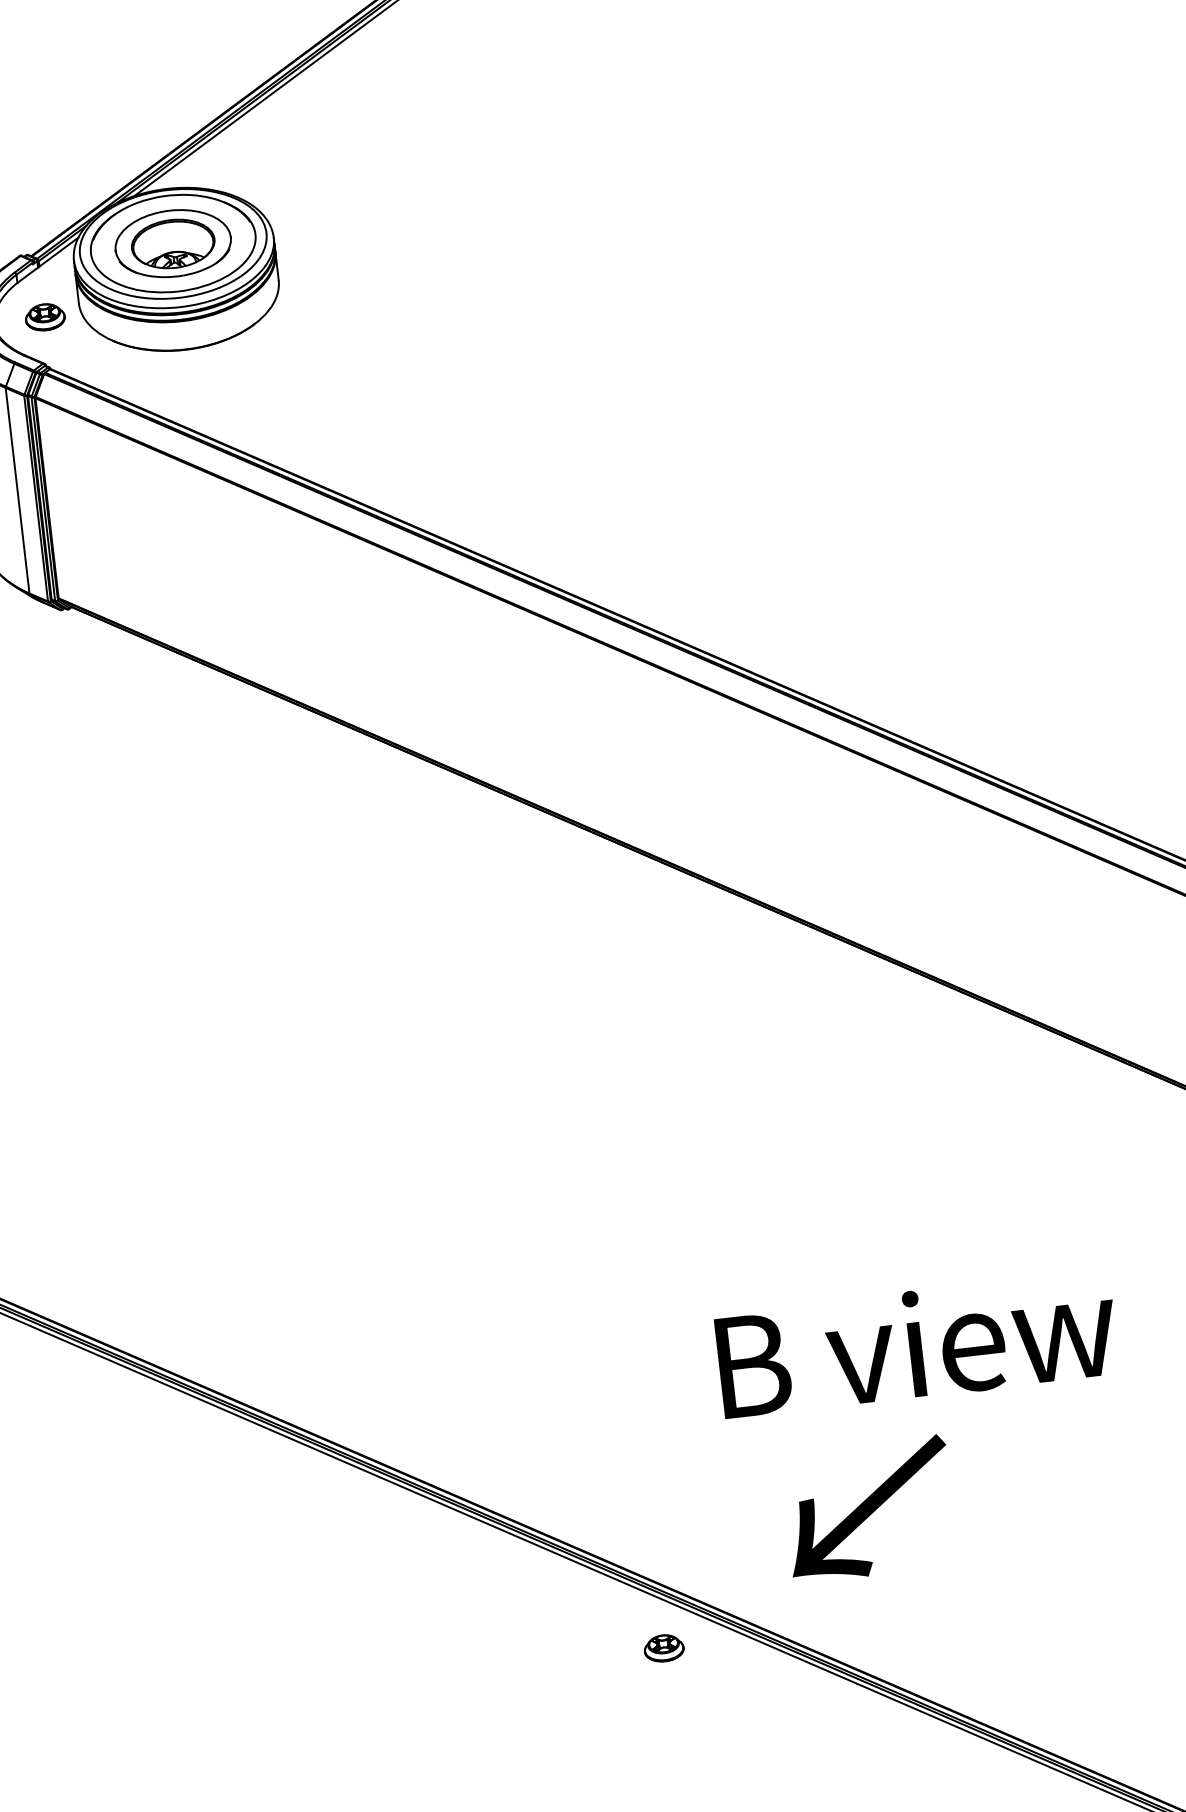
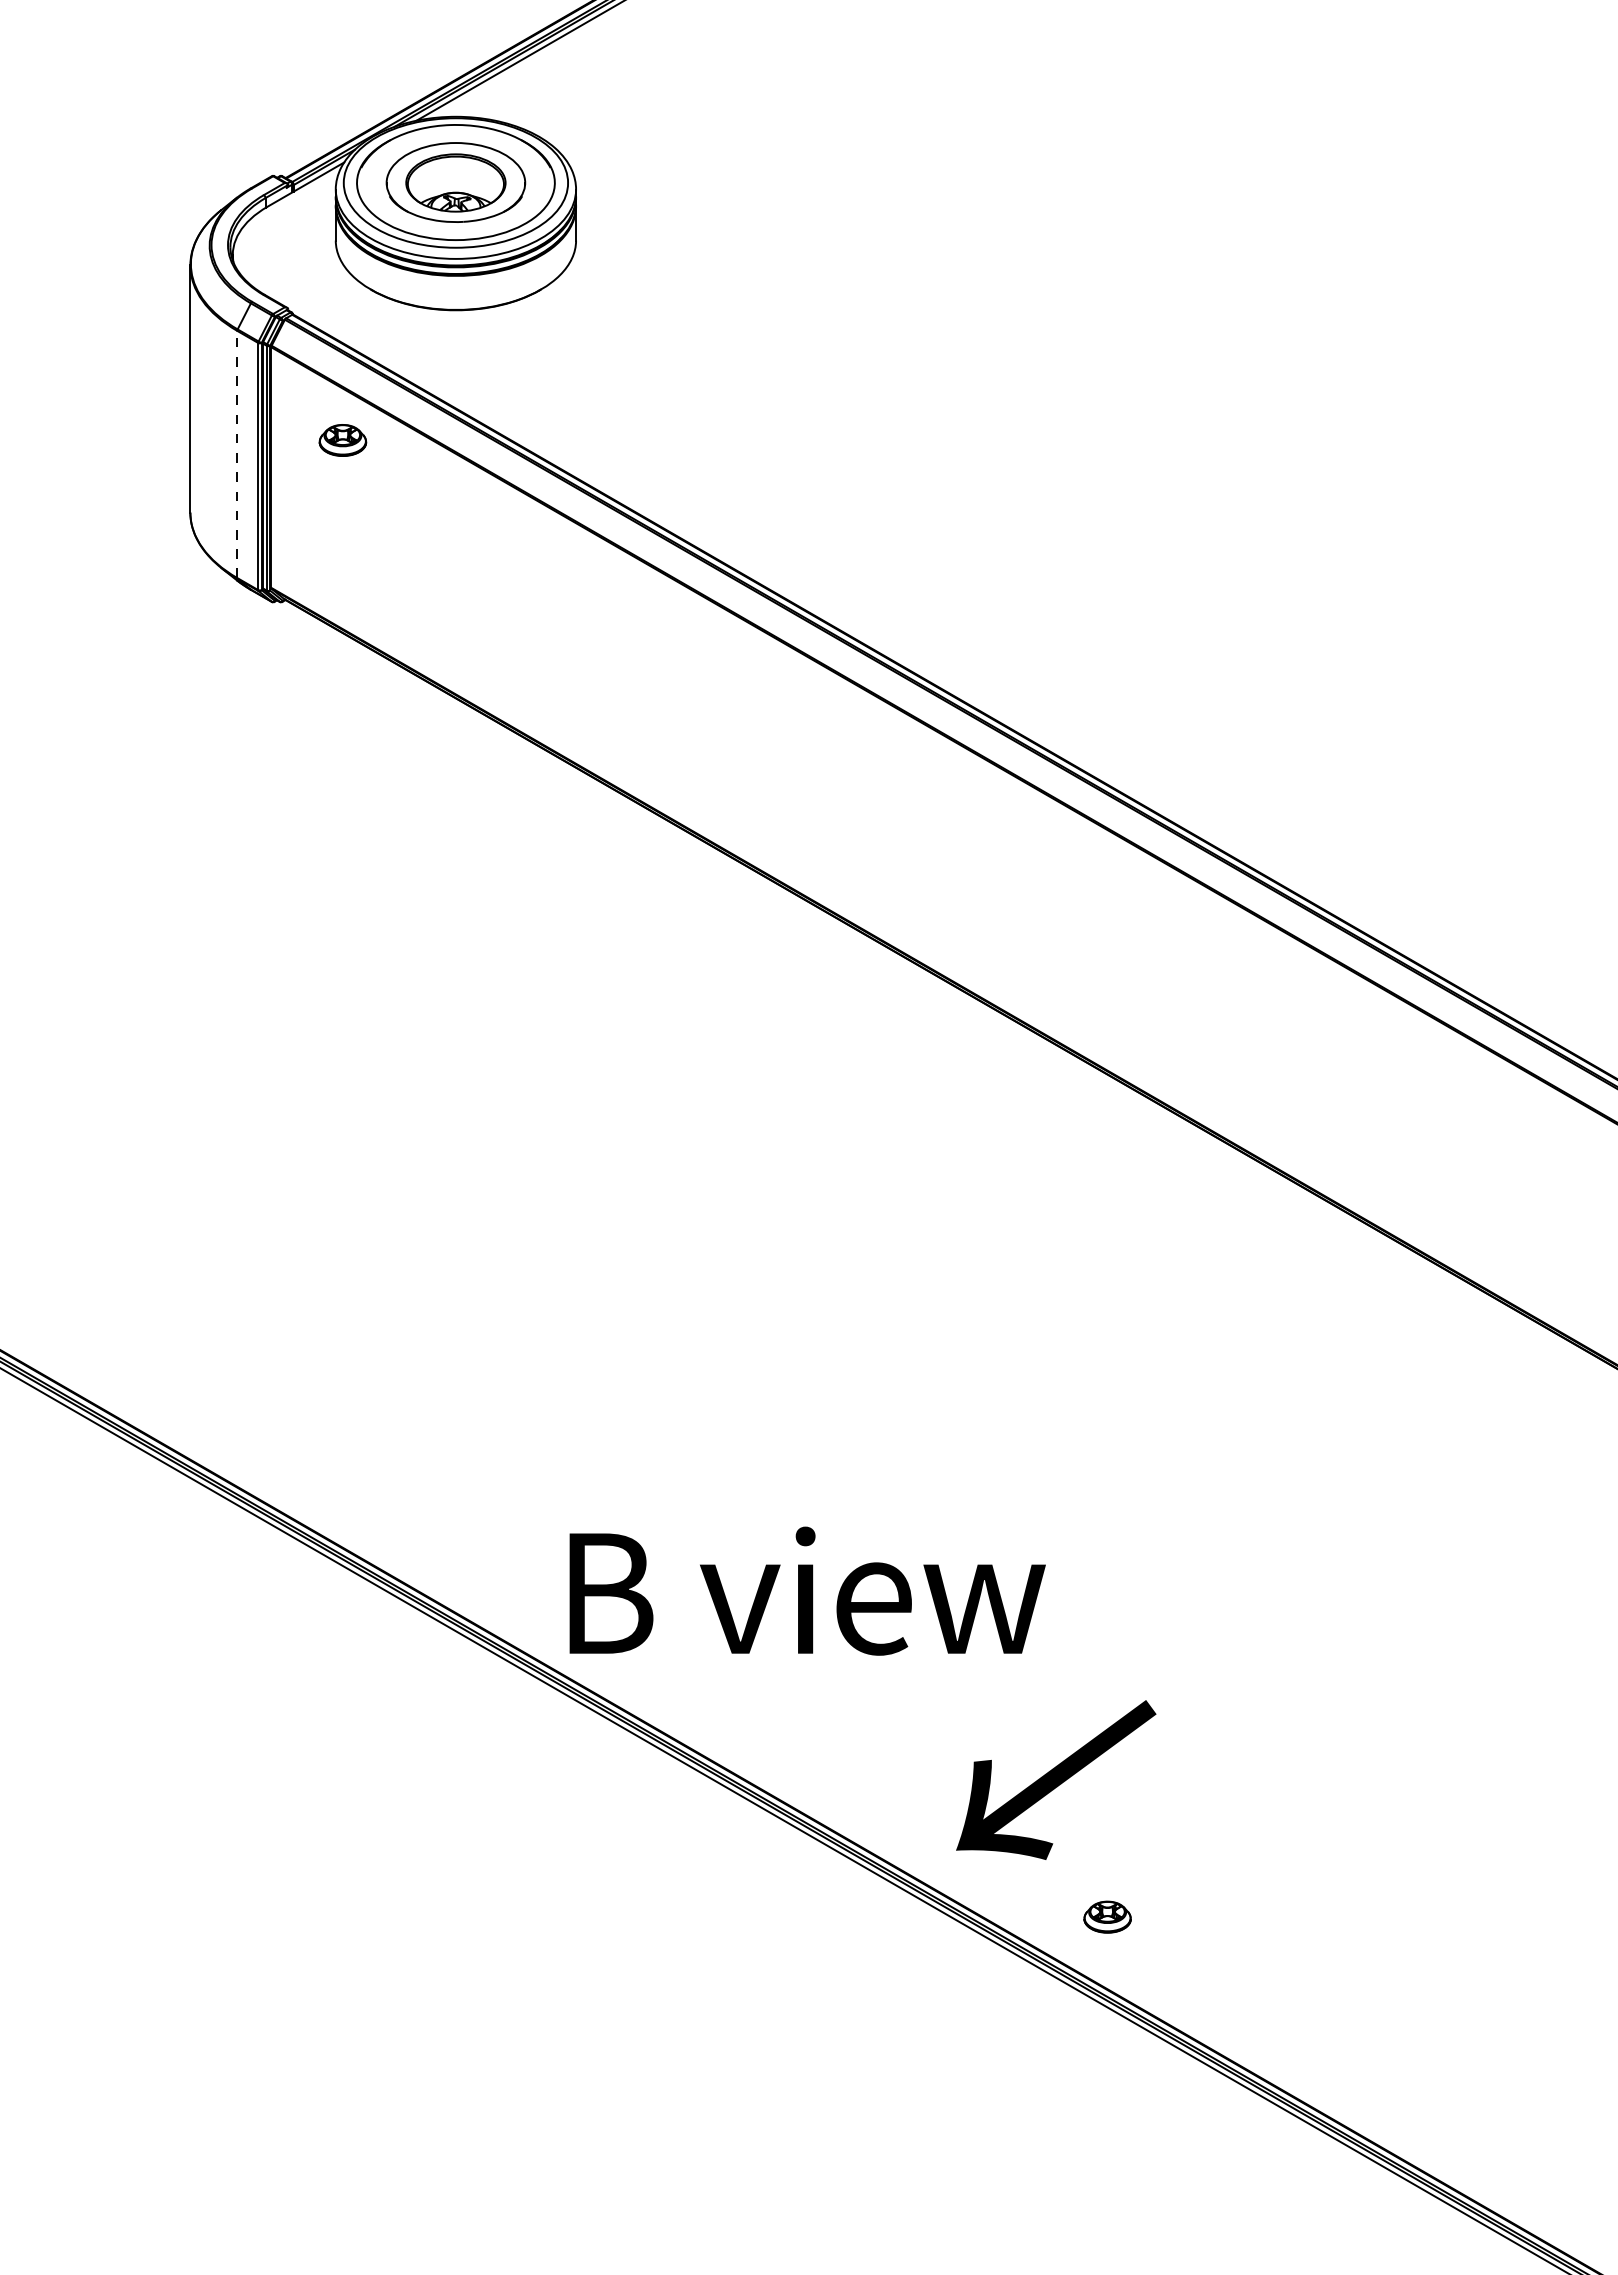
part: (44, 317) -> (342, 440), moved
line: (17, 490) -> (237, 454), solid -> dashed
text: (916, 1343) -> (807, 1590), moved
text: (869, 1508) -> (1056, 1779), moved
part: (663, 1647) -> (1107, 1916), moved

